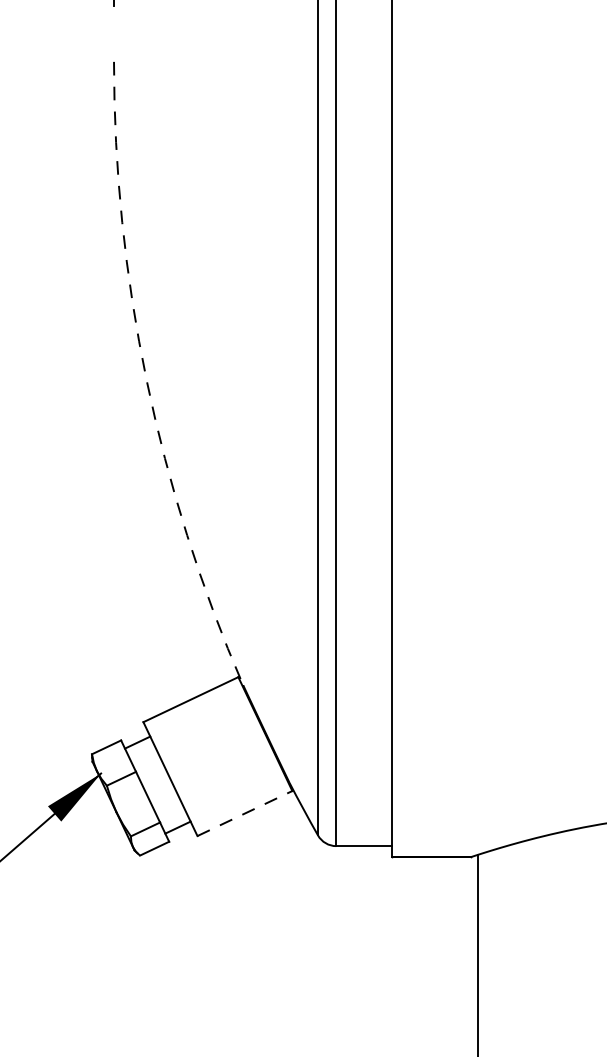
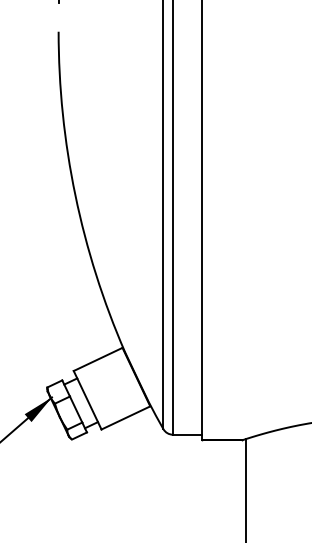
arc: (146, 380) -> (75, 195), dashed -> solid
line: (244, 812) -> (125, 417), dashed -> solid

